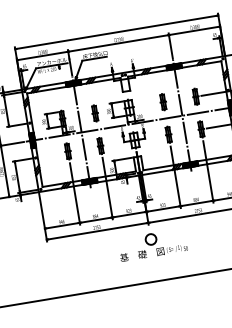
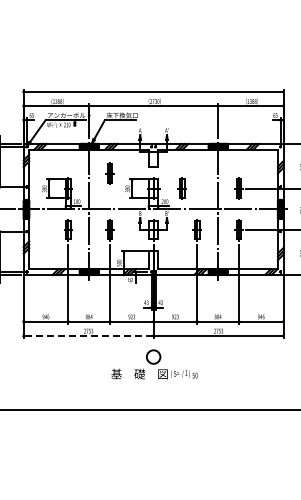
part: (162, 102) -> (181, 188), moved
part: (94, 113) -> (109, 173), moved
line: (97, 231) -> (88, 335), solid -> dashed

